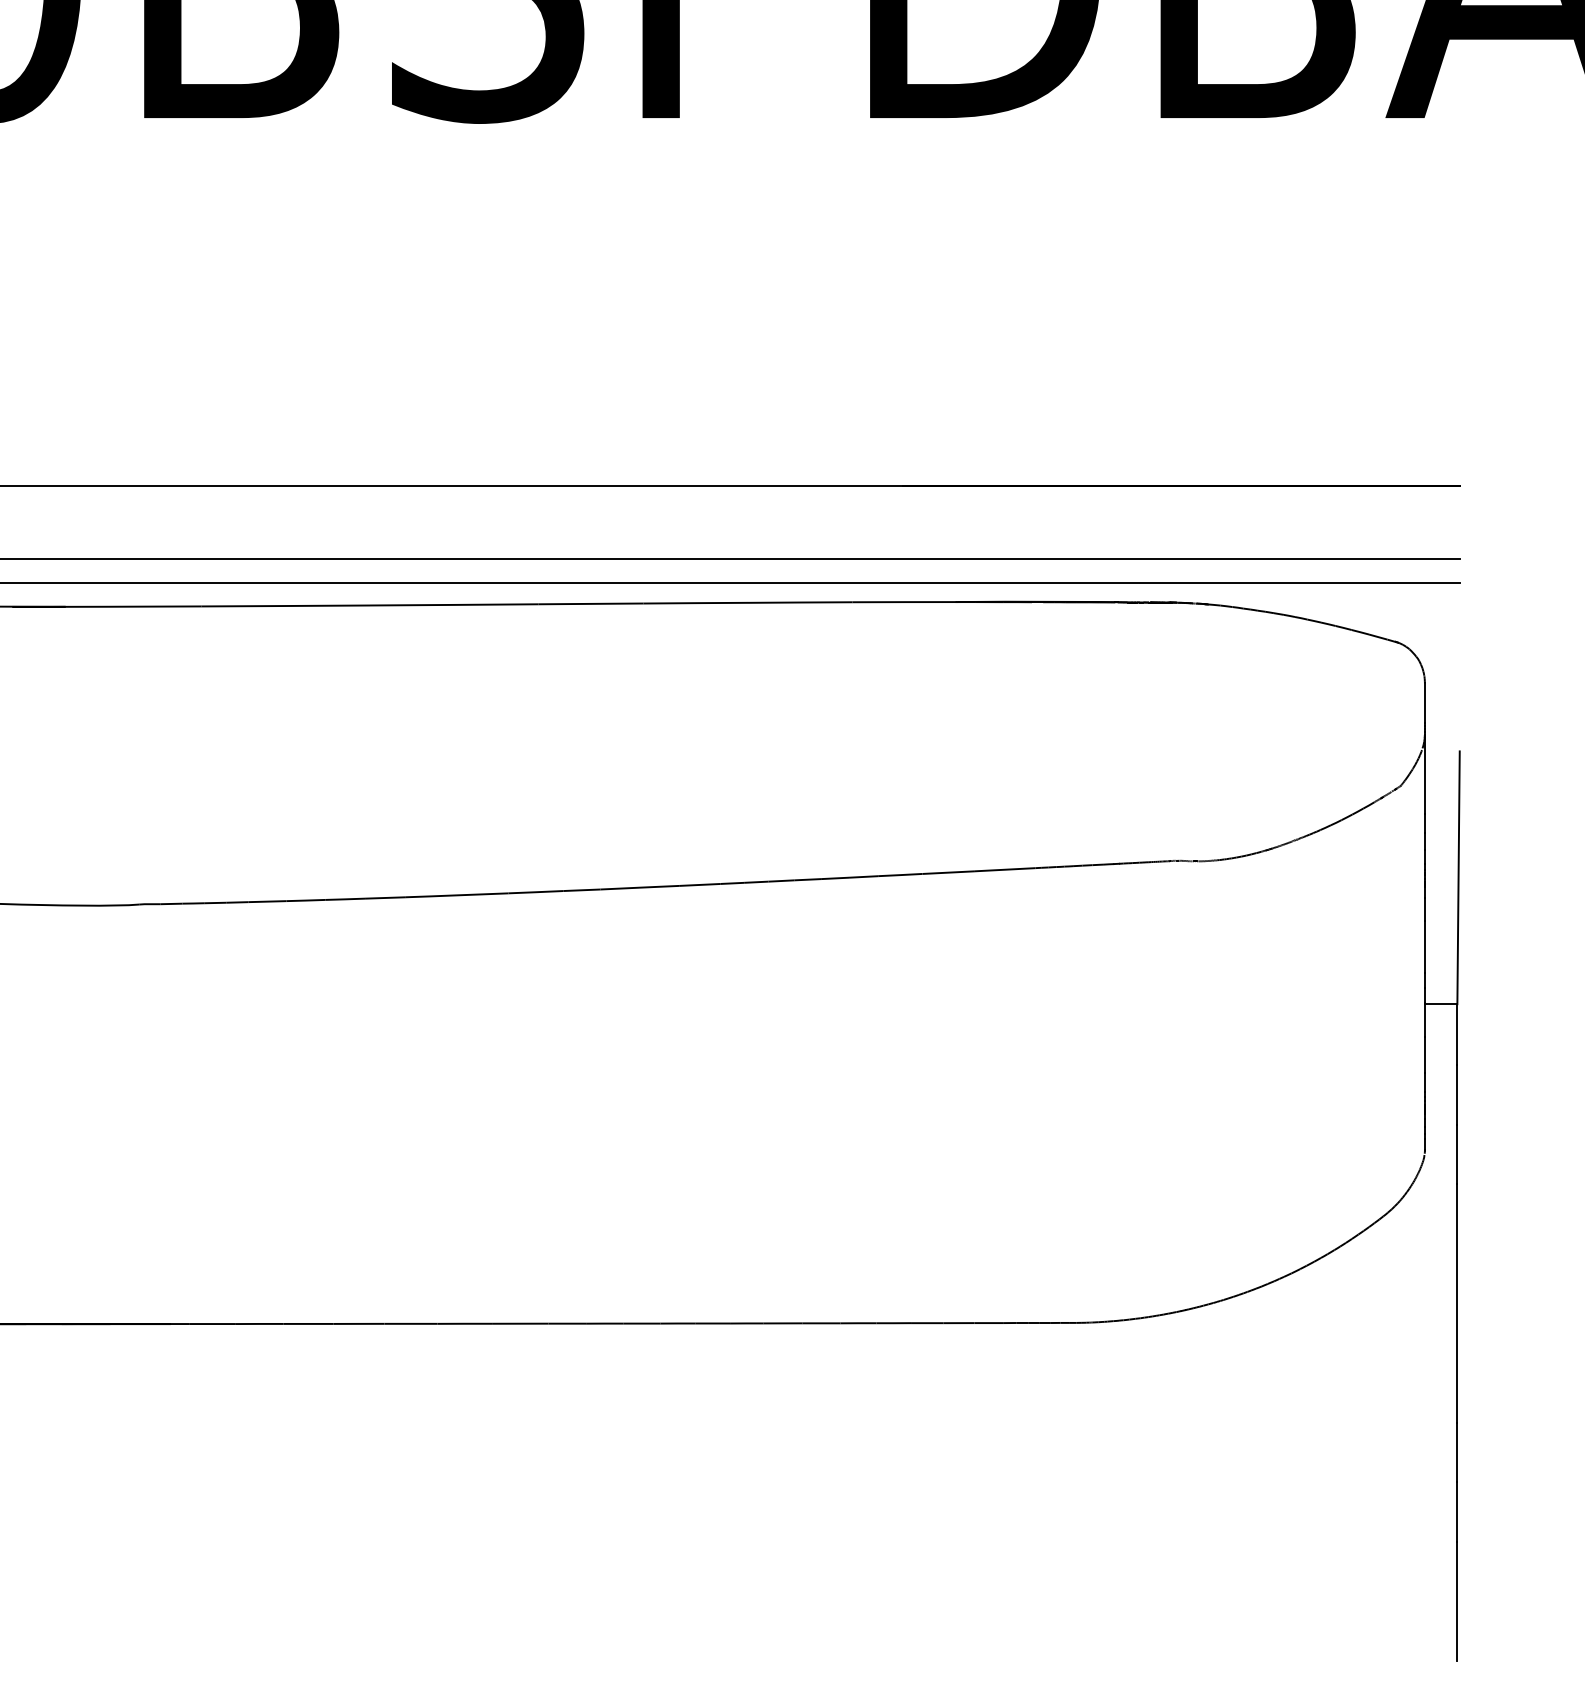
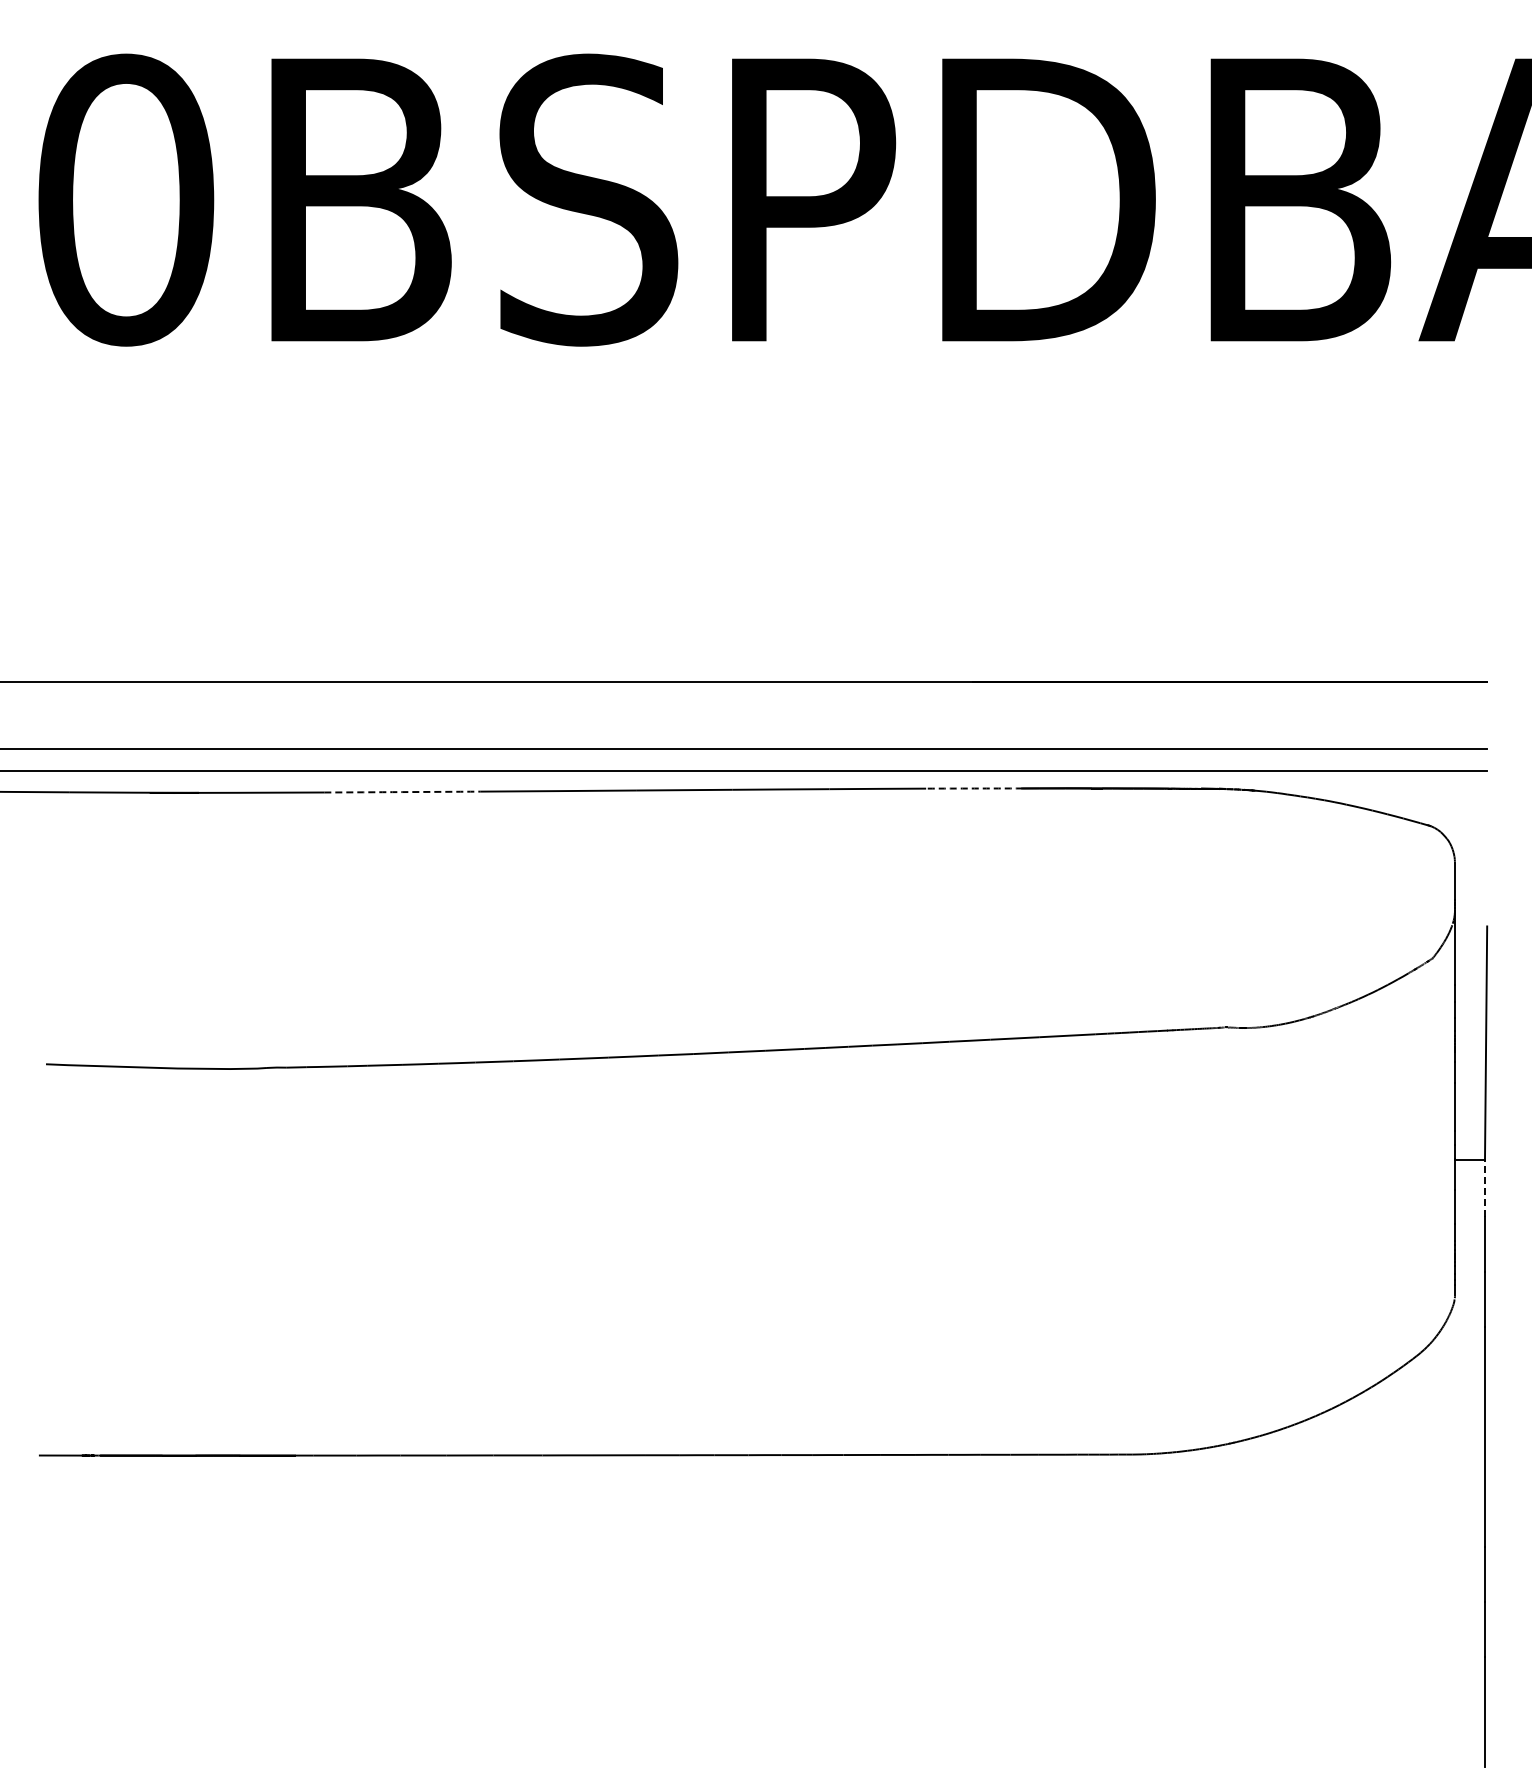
arc: (904, 602) -> (974, 788), solid -> dashed
arc: (285, 606) -> (402, 792), solid -> dashed
line: (1456, 1033) -> (1484, 1187), solid -> dashed

